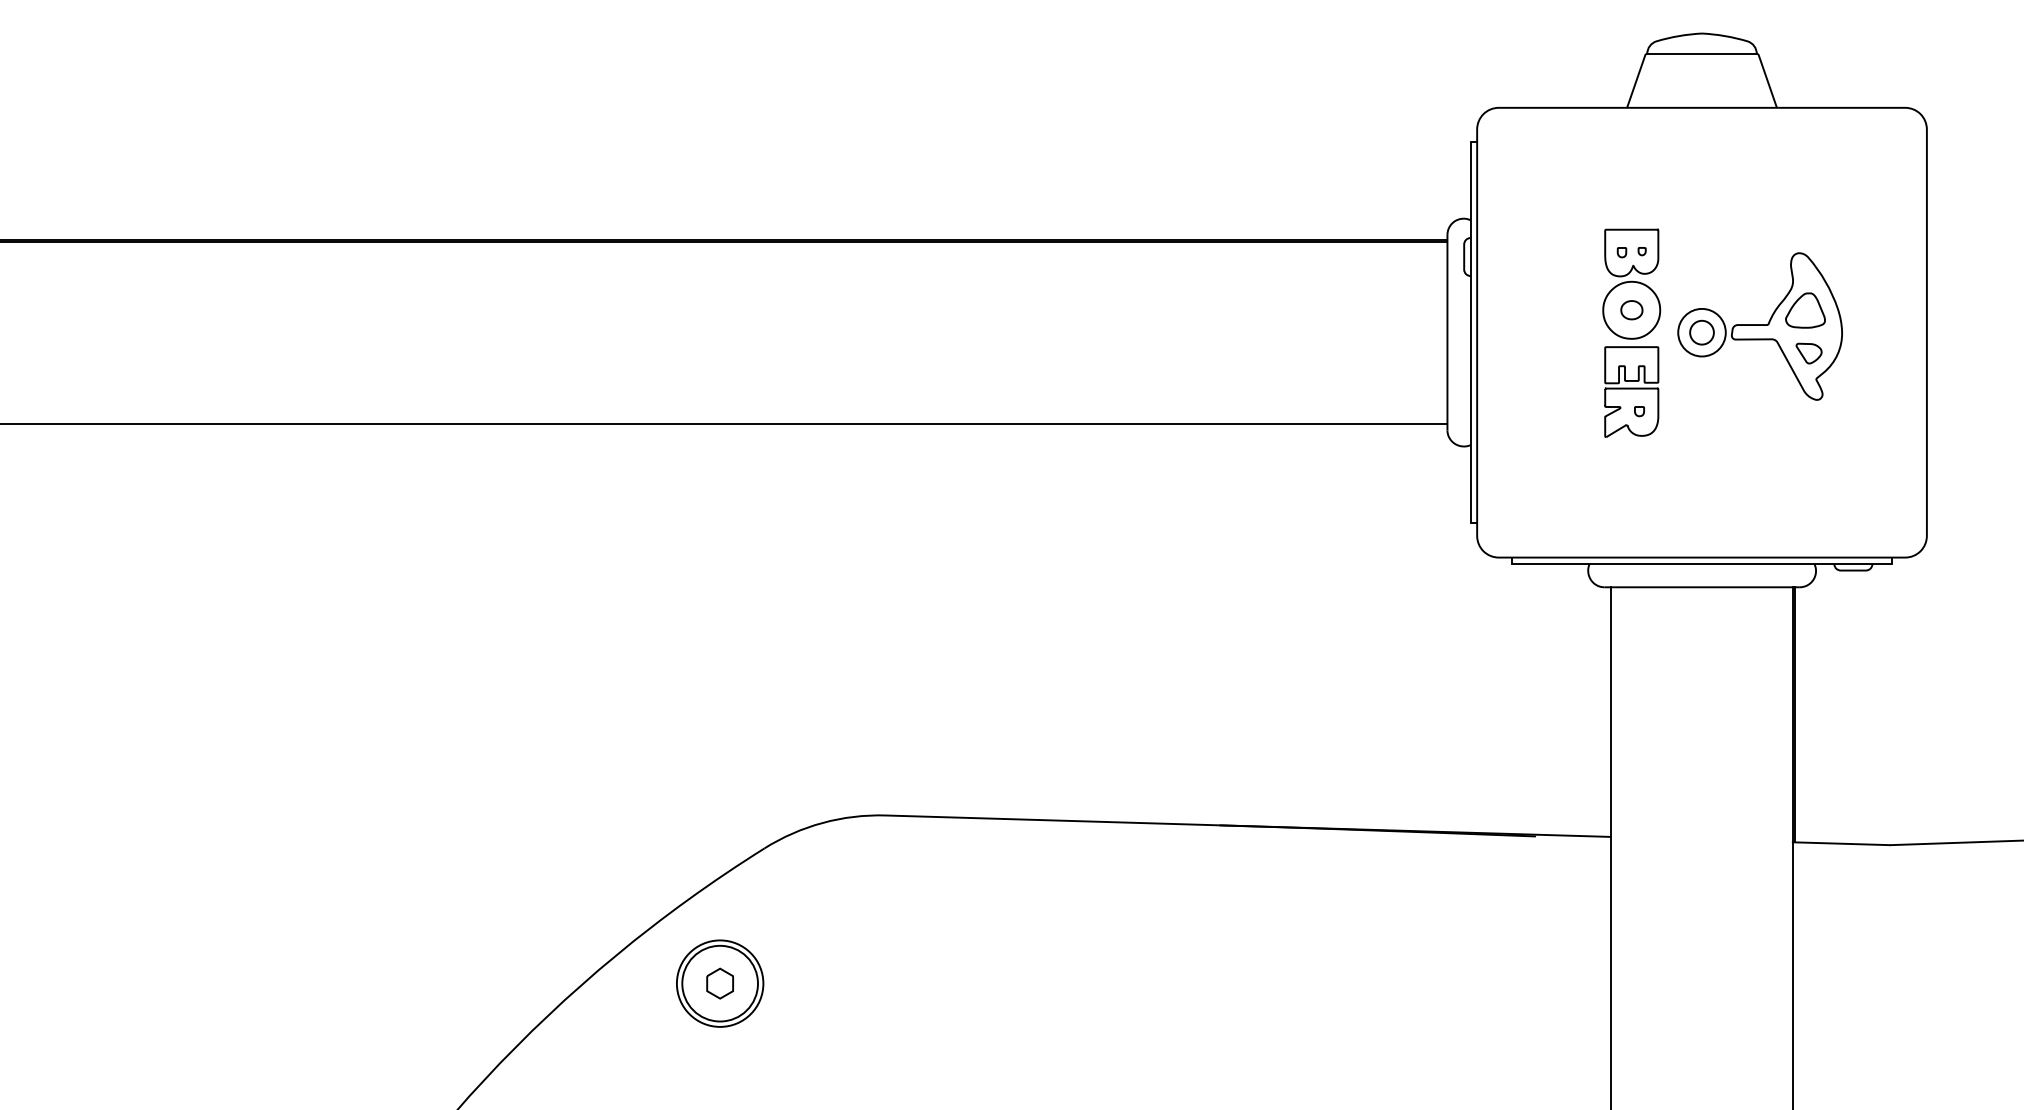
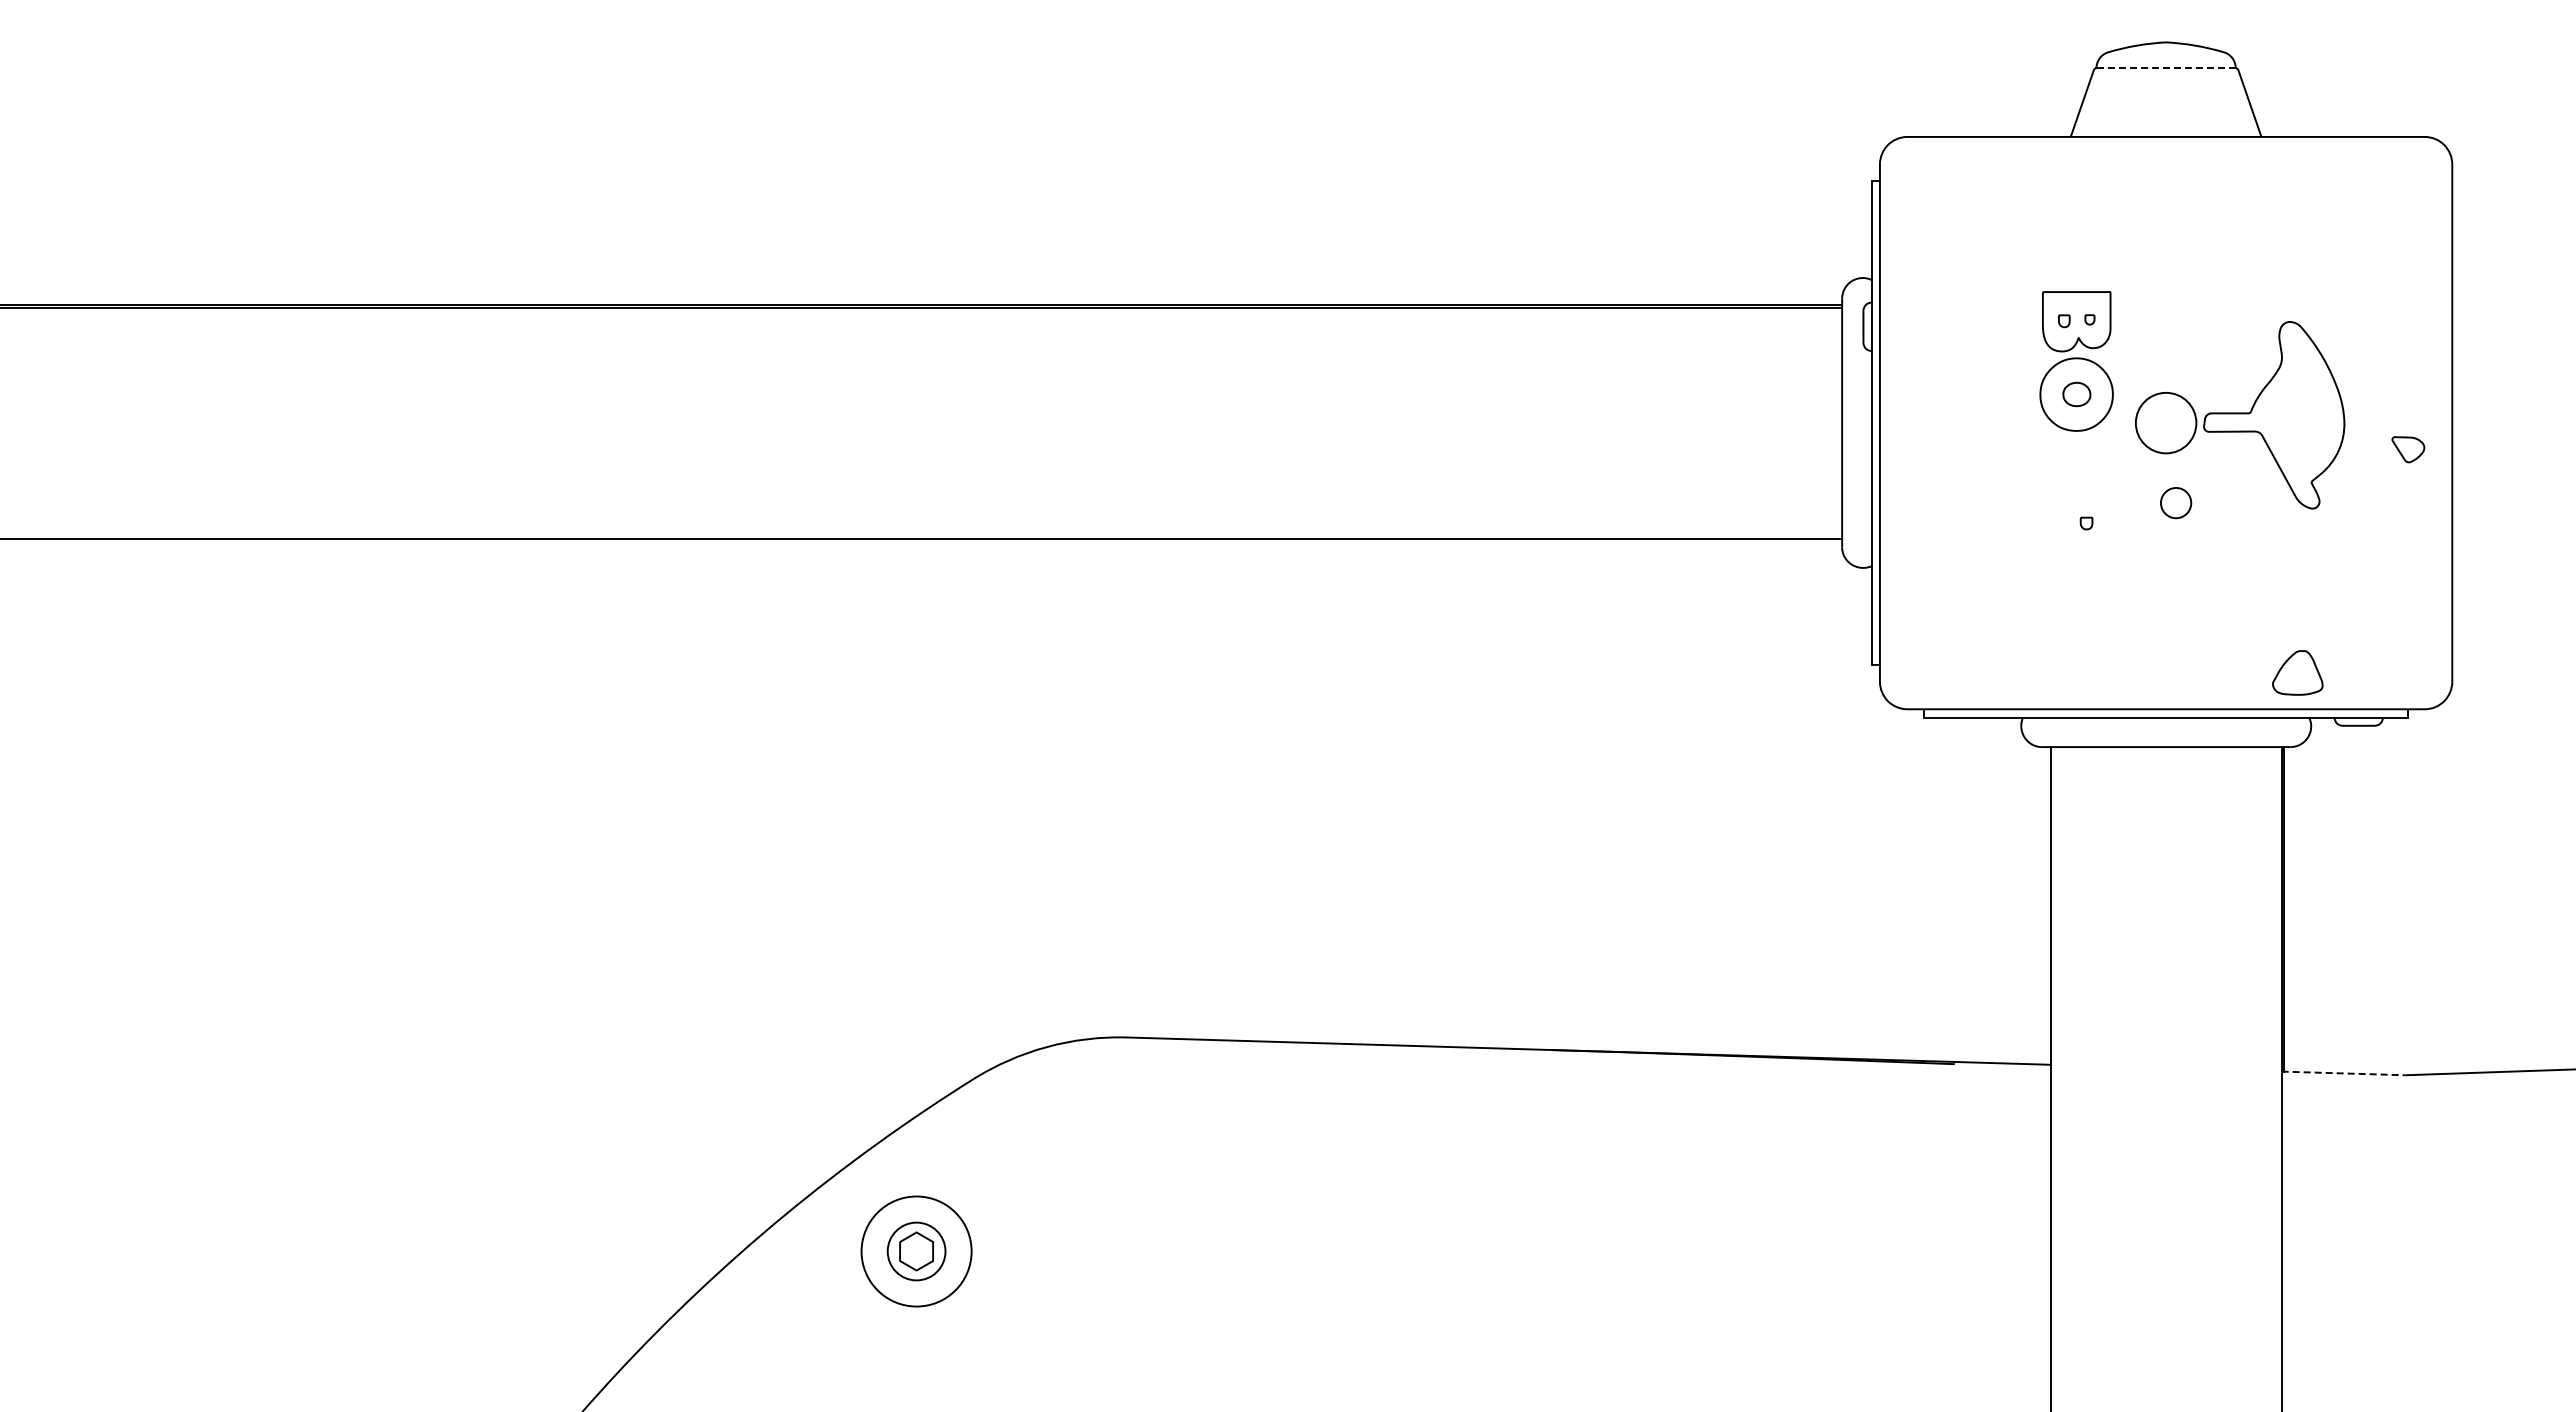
line: (1702, 54) -> (2166, 68), solid -> dashed
part: (1805, 310) -> (2297, 672), moved
circle: (1702, 333) -> (2176, 503), moved
part: (1809, 353) -> (2408, 449), moved
part: (1631, 391) -> (2076, 498), removed
line: (1841, 843) -> (2343, 1073), solid -> dashed
circle: (720, 983) -> (916, 1251), size x0.6

